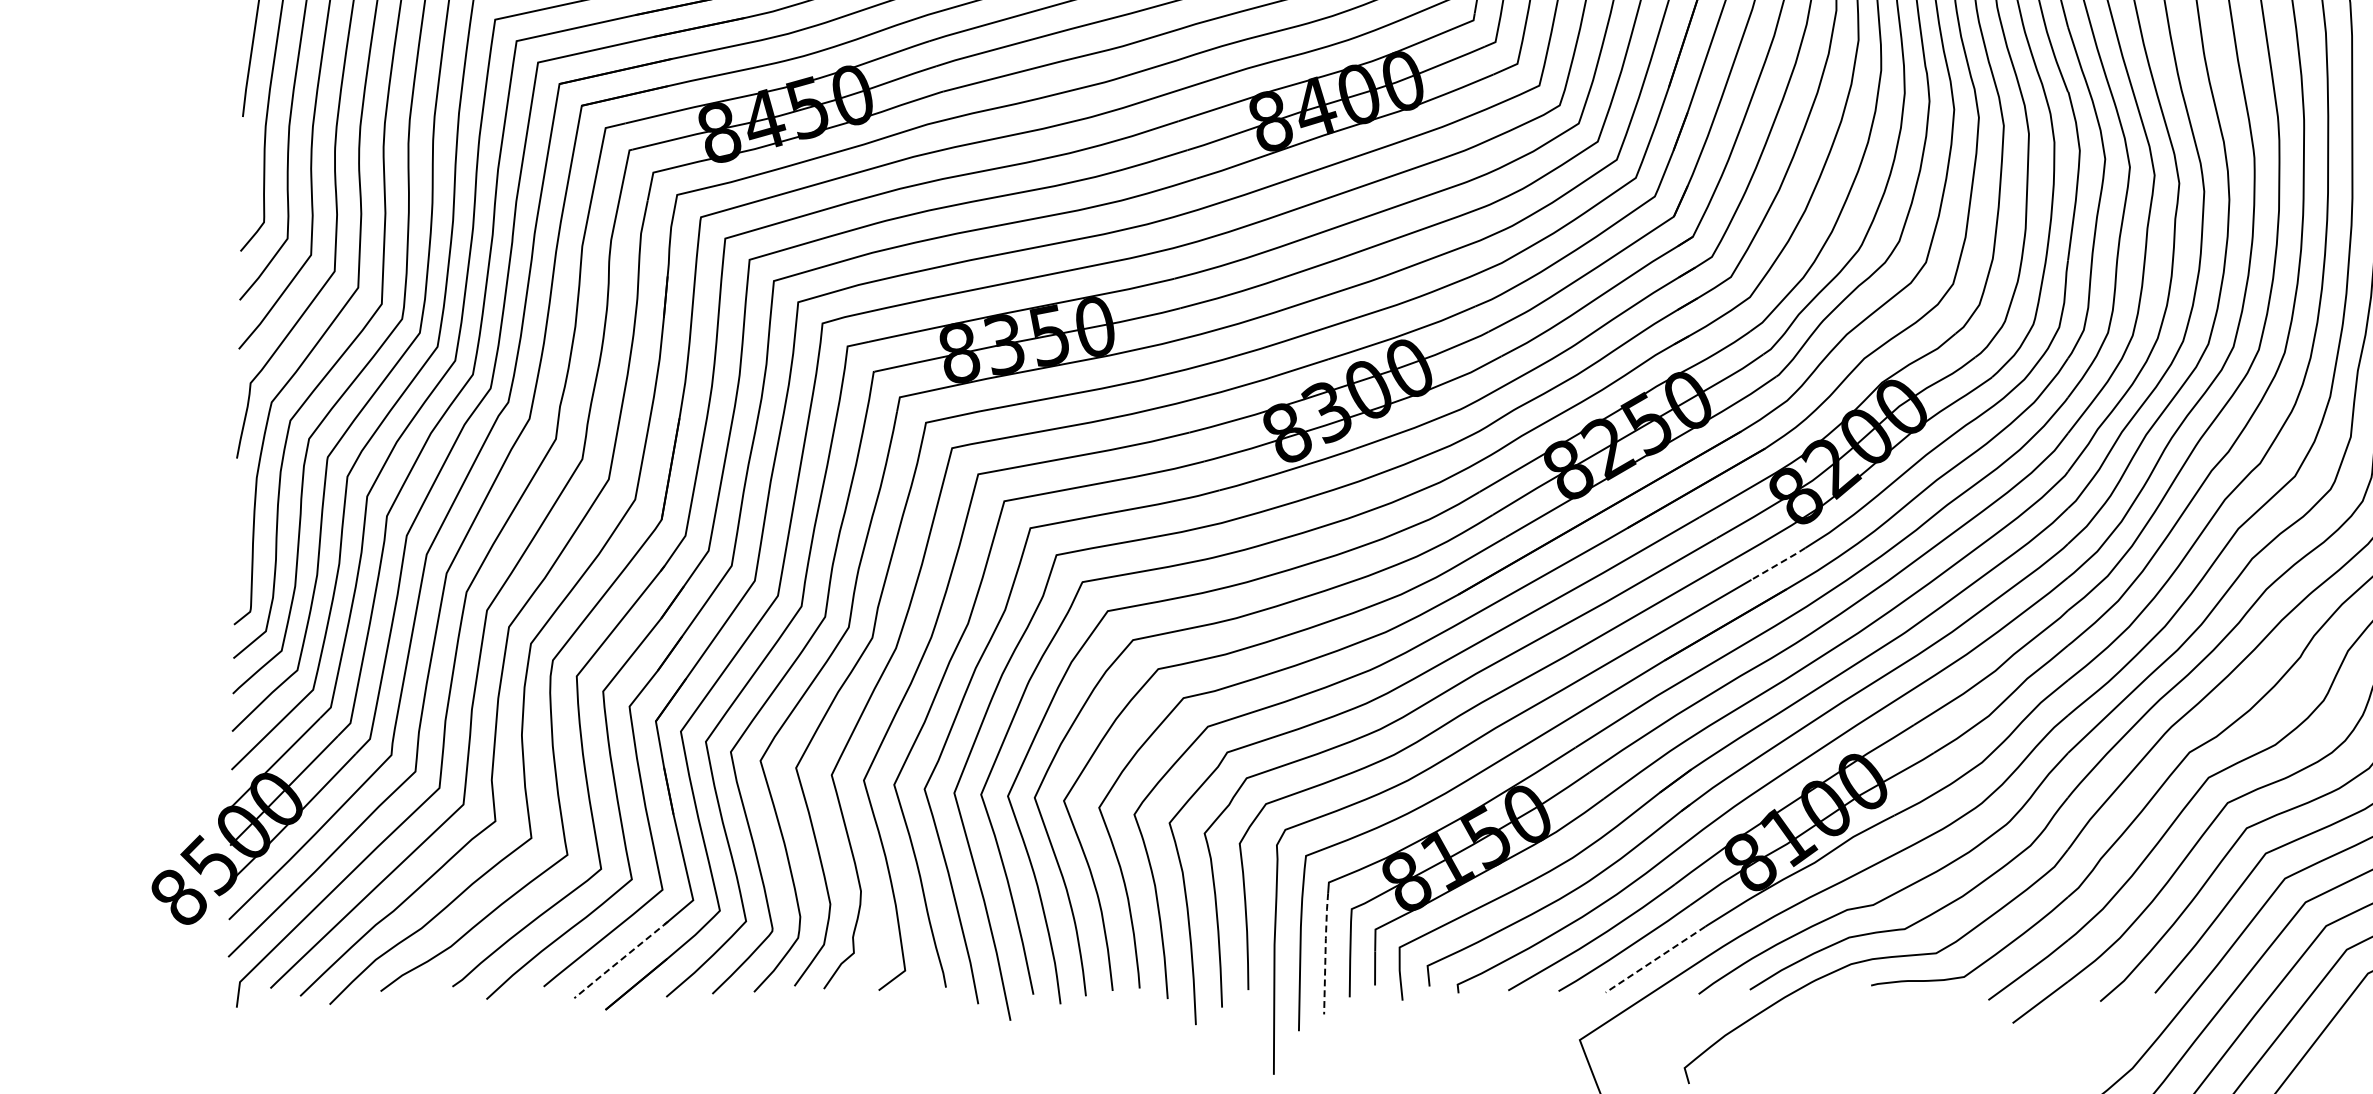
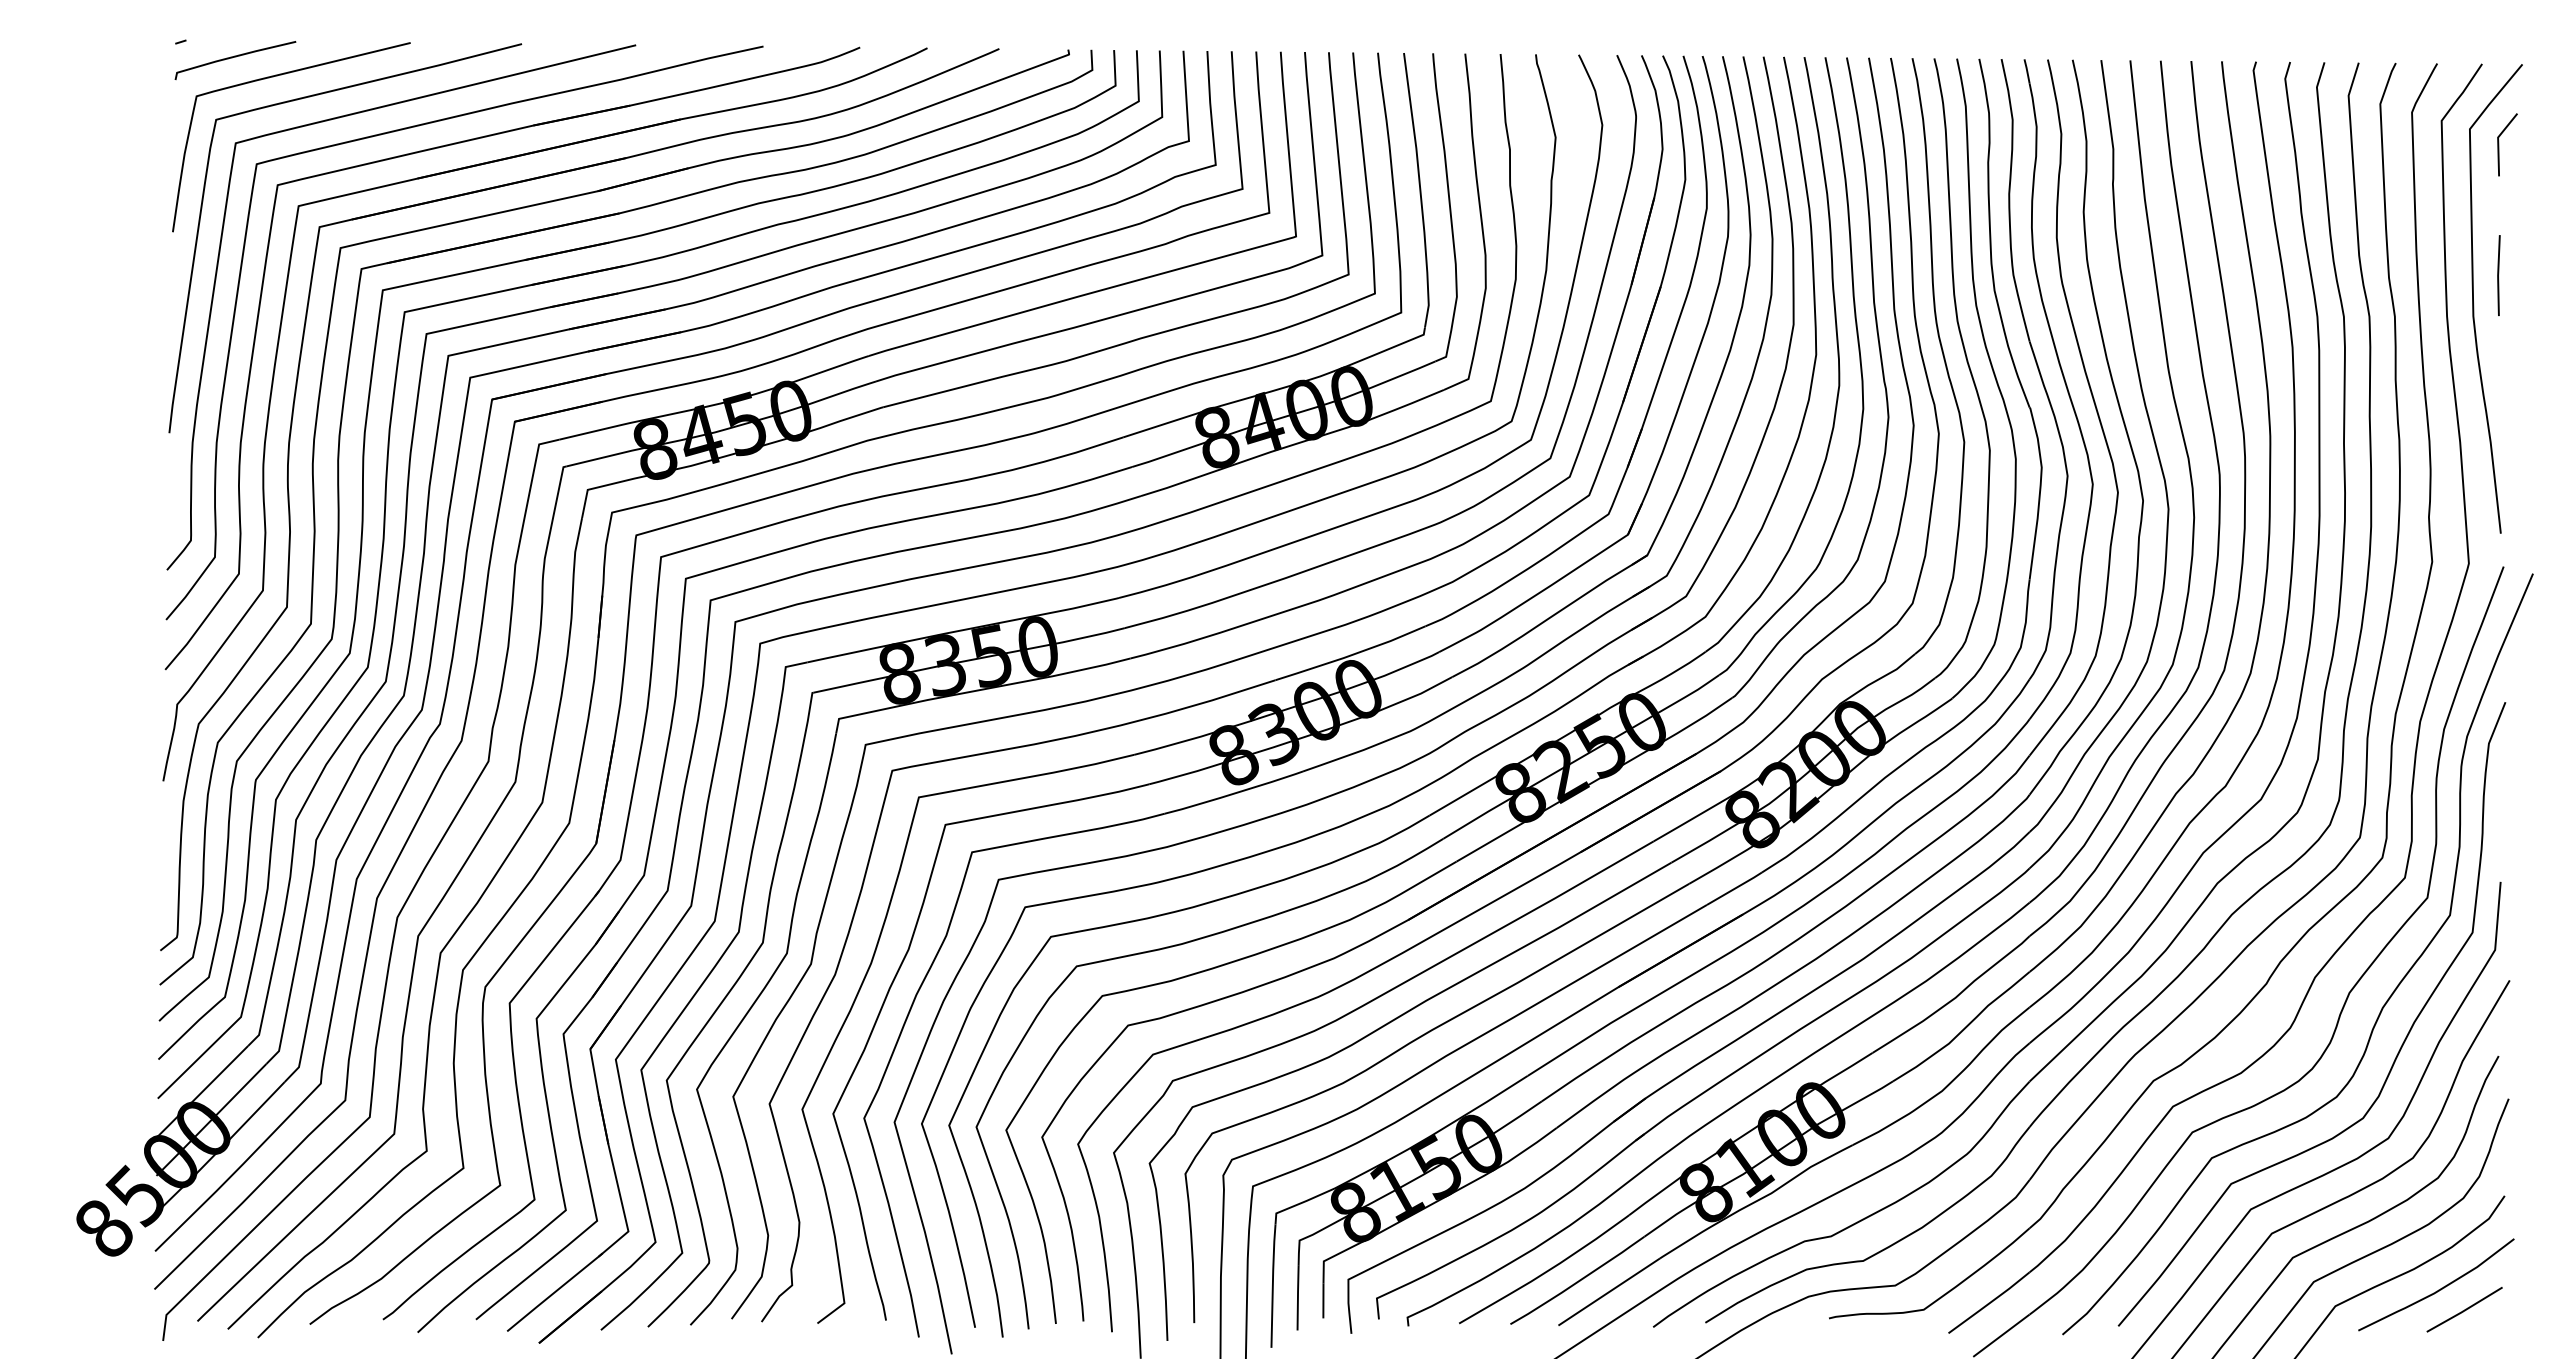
line: (1779, 563) -> (1735, 888), dashed -> solid
line: (1325, 952) -> (1272, 1284), dashed -> solid
line: (620, 960) -> (554, 1292), dashed -> solid
line: (1655, 960) -> (1609, 1292), dashed -> solid

